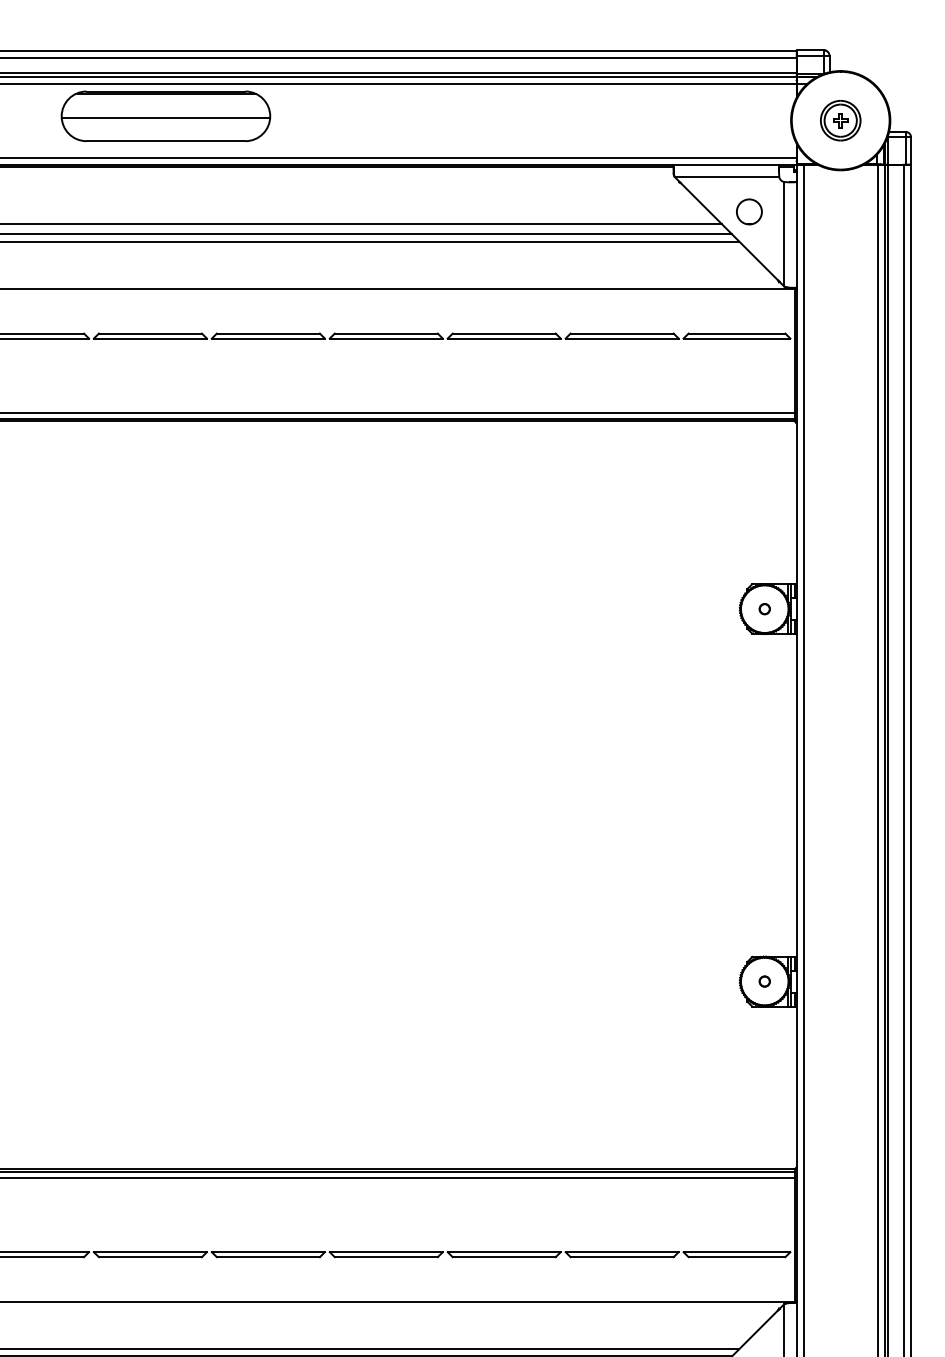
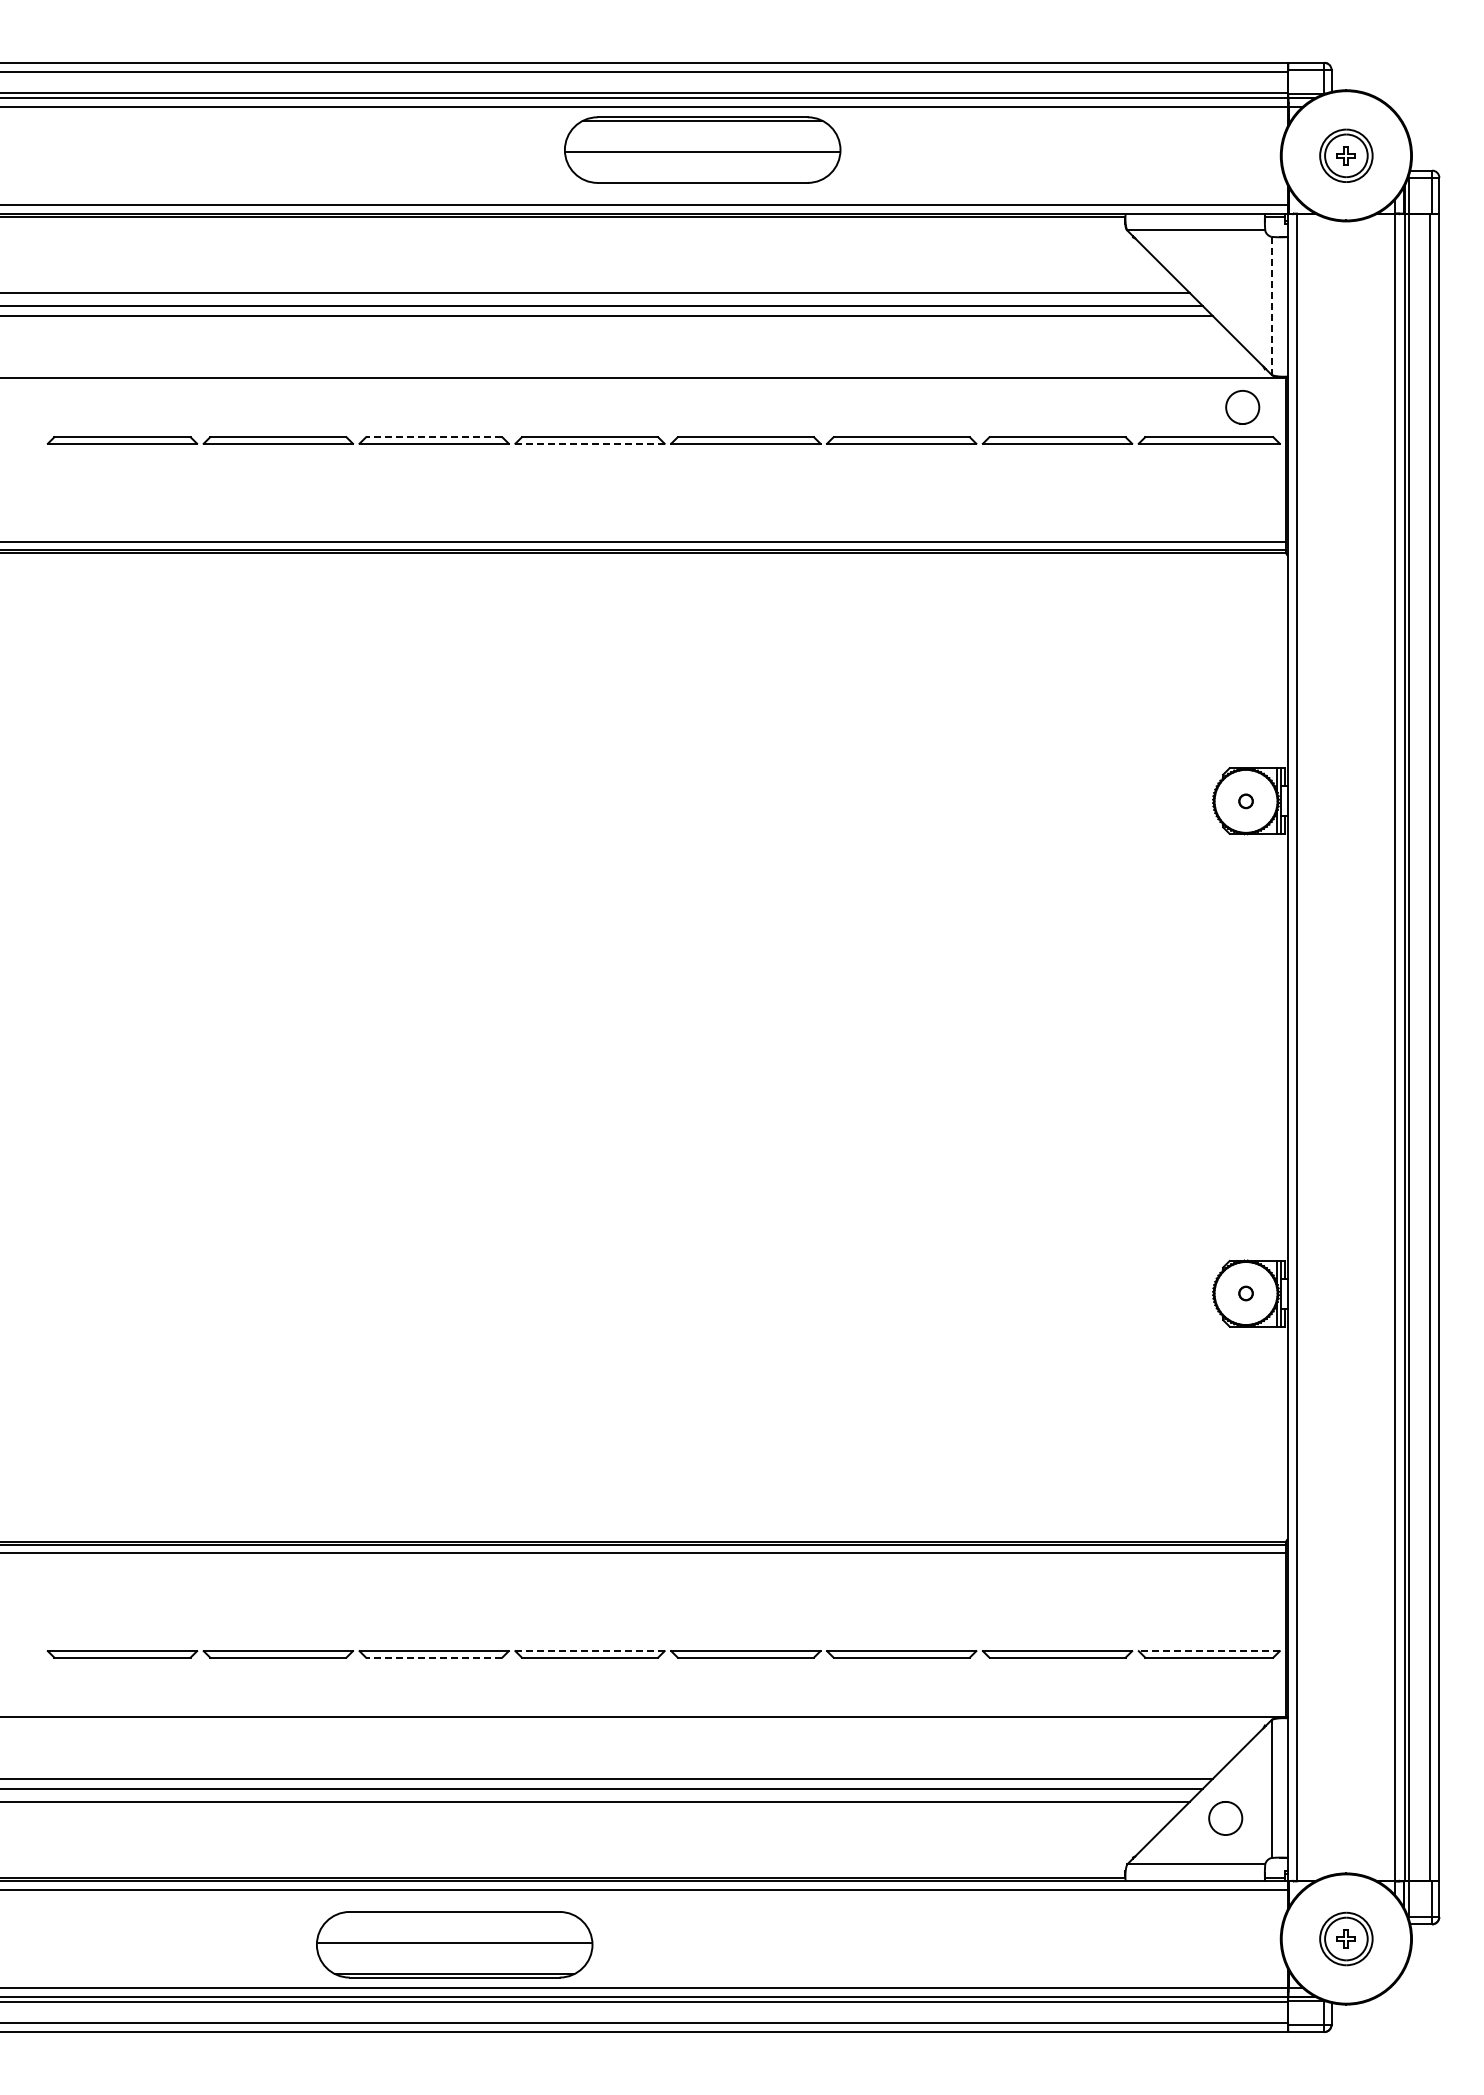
part: (165, 115) -> (702, 149), moved
circle: (749, 212) -> (1242, 407), moved
line: (784, 233) -> (1271, 305), solid -> dashed
line: (149, 333) -> (433, 437), solid -> dashed
line: (268, 338) -> (590, 443), solid -> dashed
line: (268, 1252) -> (590, 1651), solid -> dashed
line: (737, 1252) -> (1209, 1651), solid -> dashed
line: (149, 1257) -> (433, 1657), solid -> dashed

